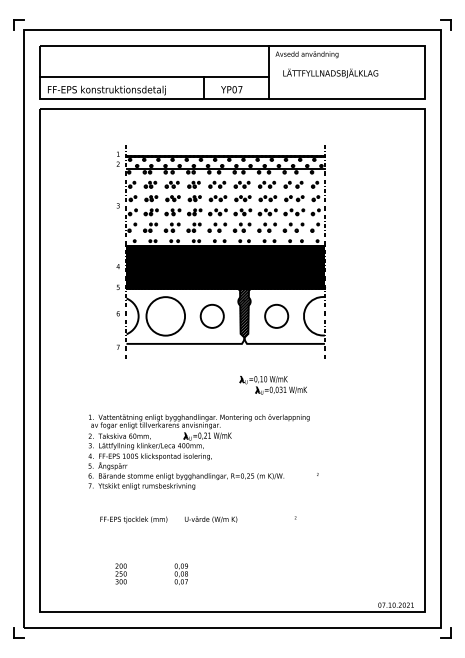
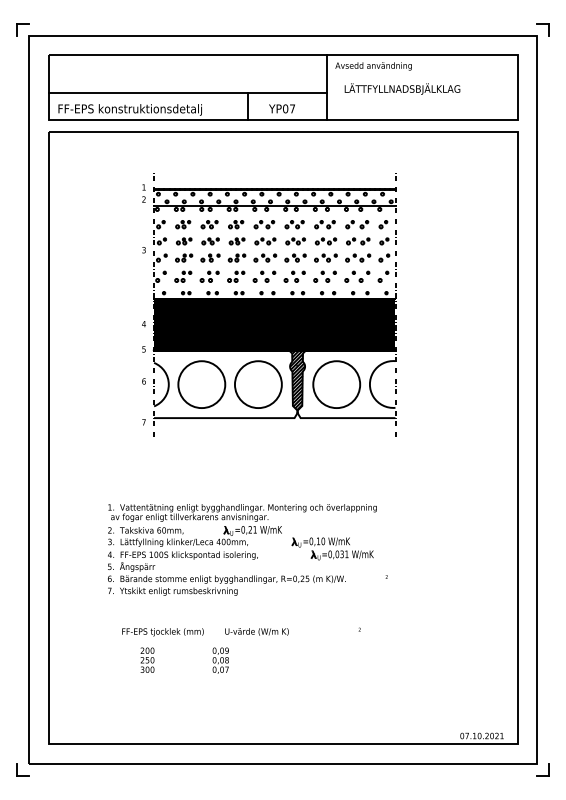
circle: (212, 316) -> (258, 384), size x1.67
circle: (276, 316) -> (336, 384), size x1.67
part: (272, 385) -> (331, 549), moved
text: (151, 573) -> (184, 659), moved

